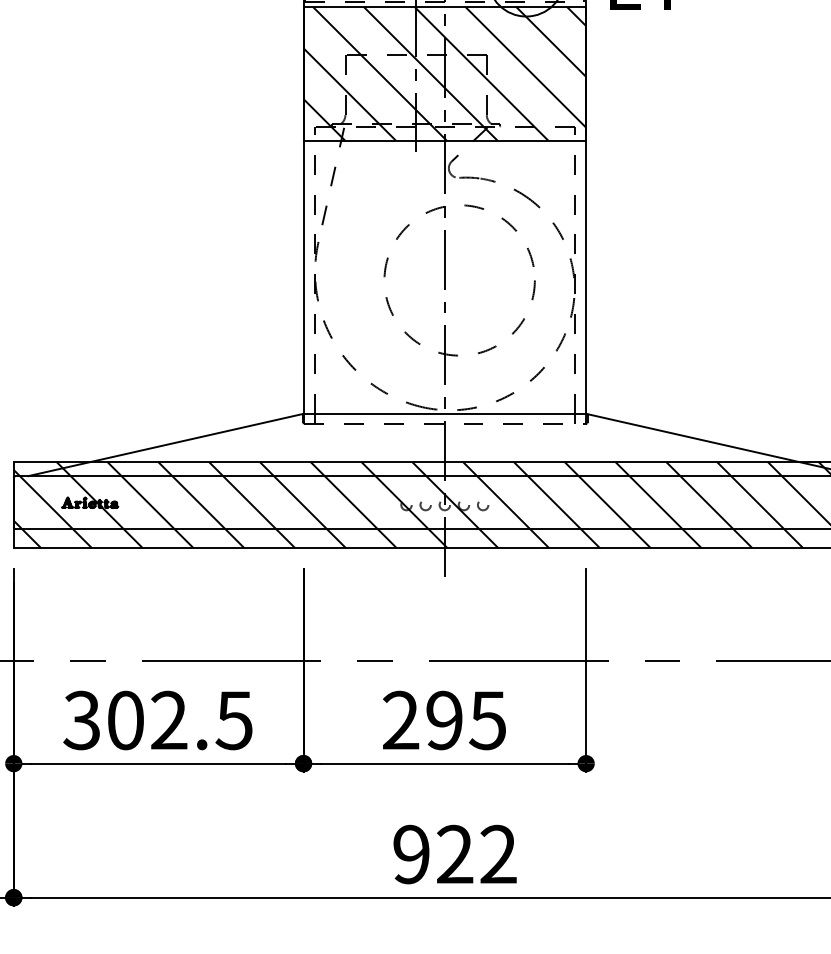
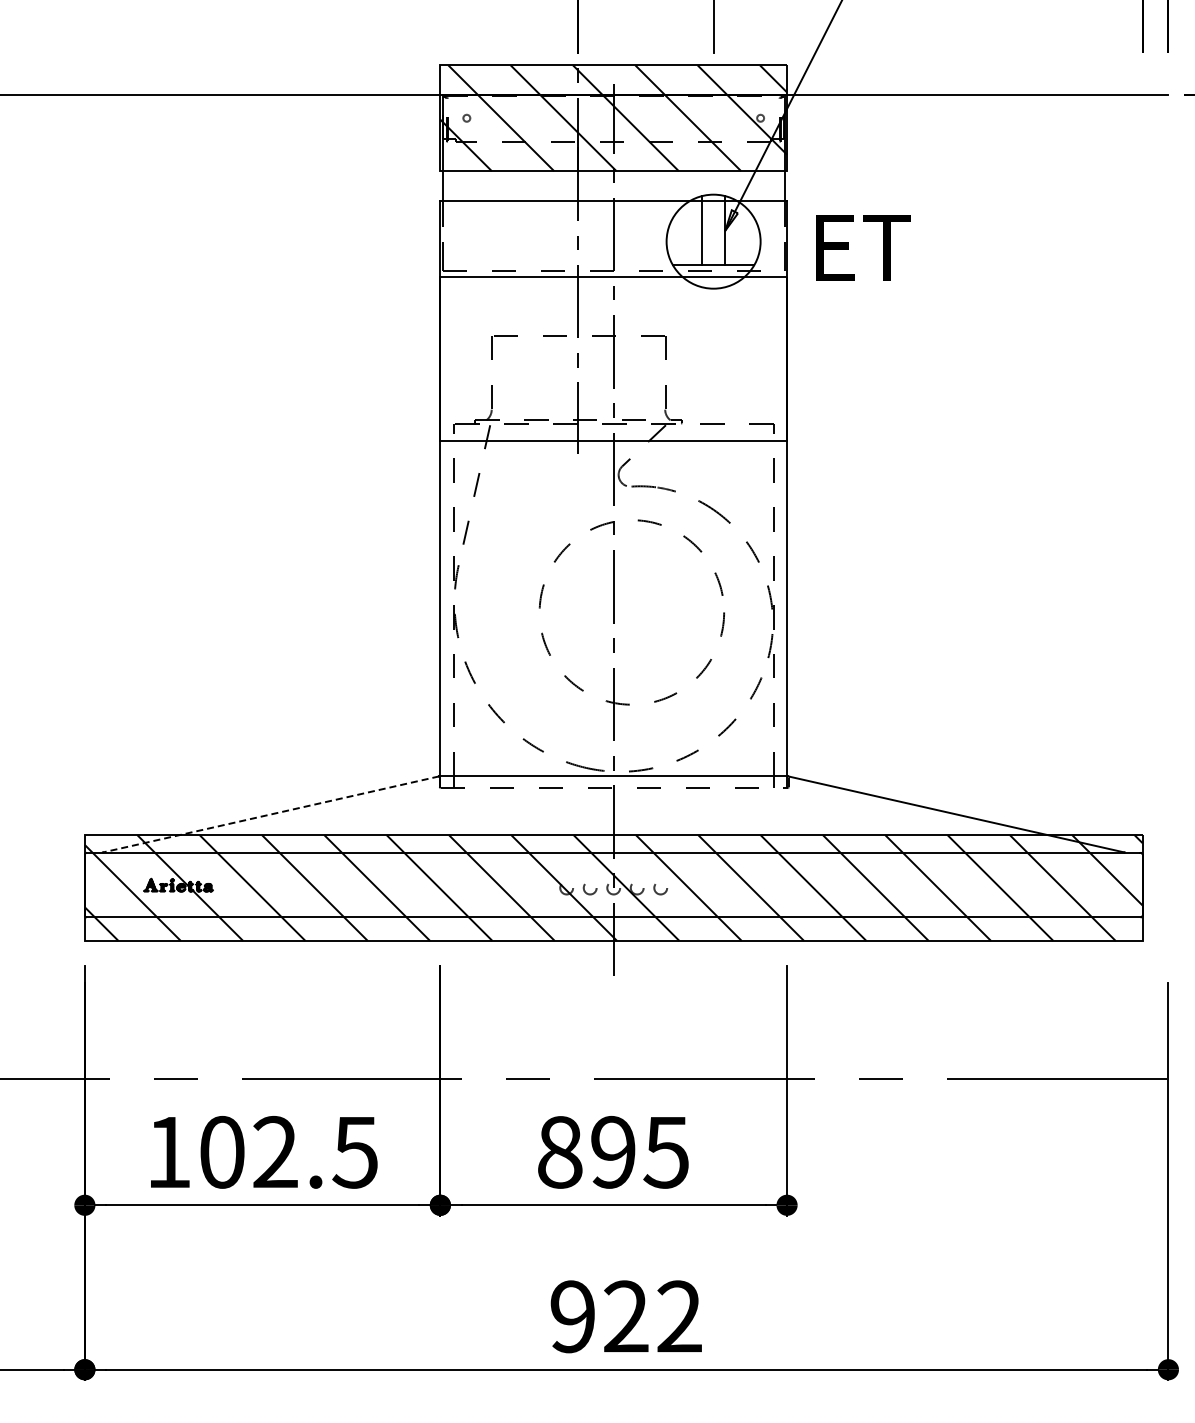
hatch: (444, 73) -> (613, 358), removed
line: (165, 445) -> (270, 814), solid -> dashed
text: (81, 720) -> (167, 1152), 302.5 -> 102.5
text: (400, 720) -> (559, 1152), 295 -> 895

